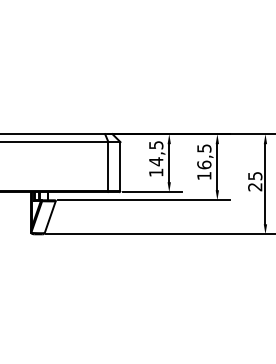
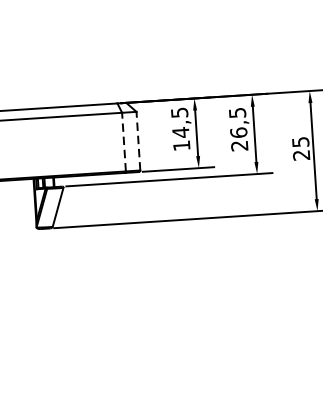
line: (108, 166) -> (124, 142), solid -> dashed
line: (120, 166) -> (138, 141), solid -> dashed
text: (204, 176) -> (239, 146), 16,5 -> 26,5

